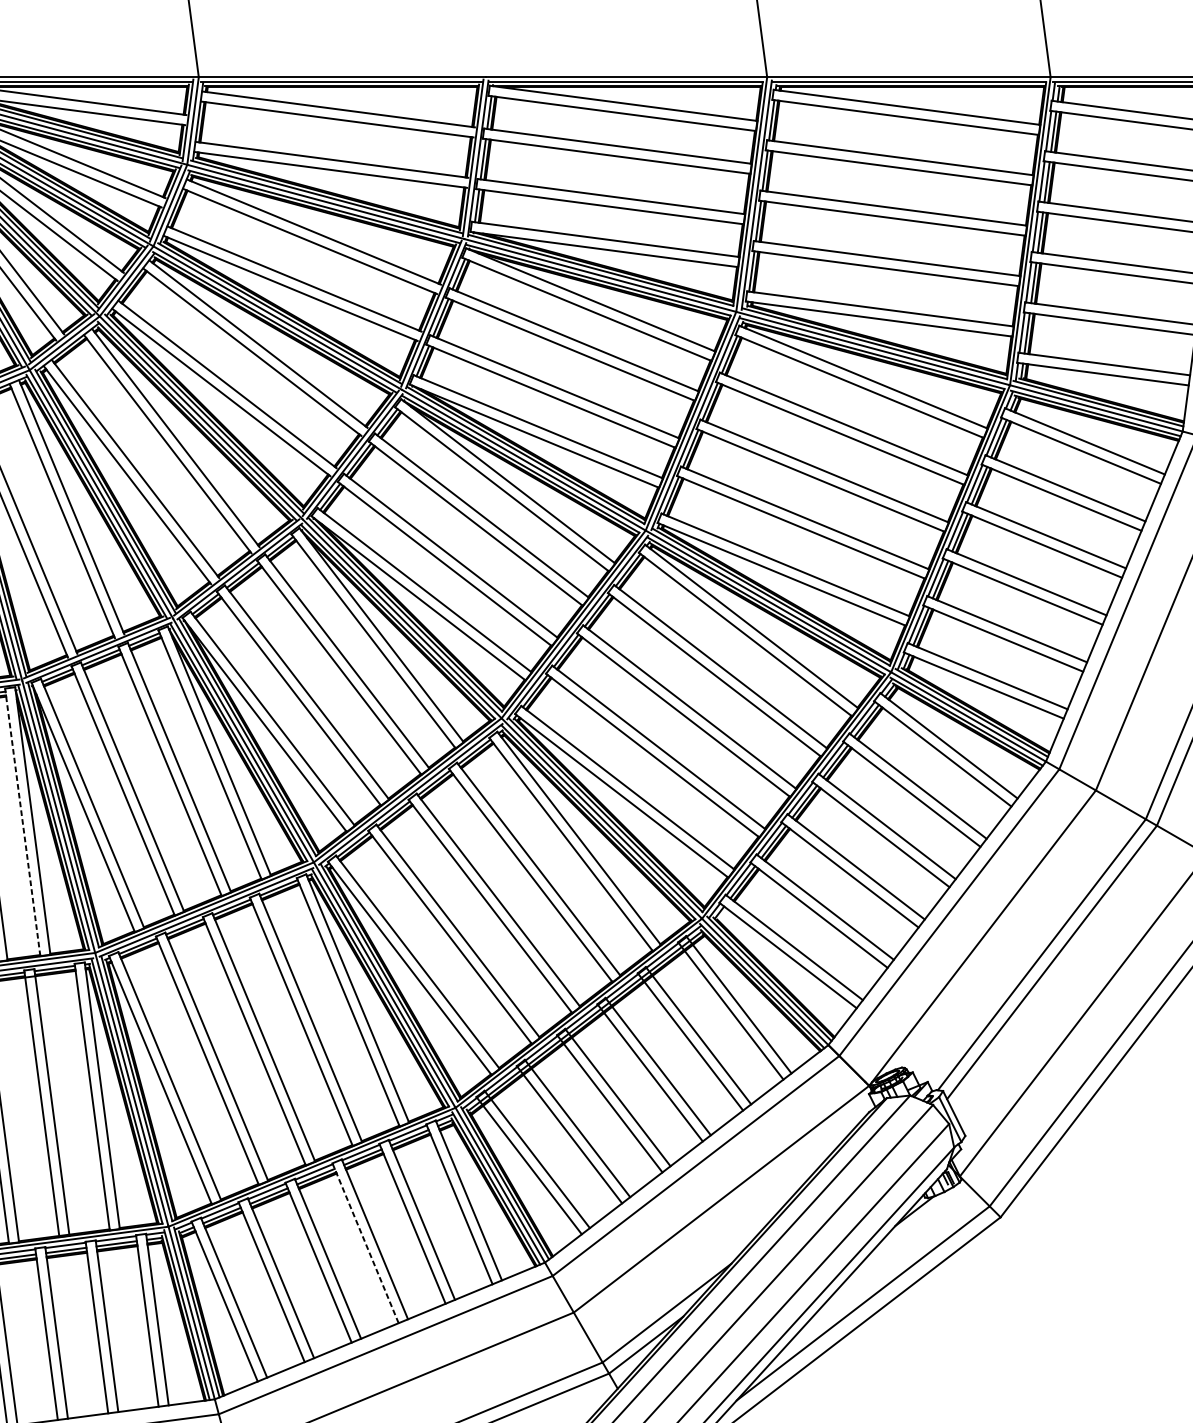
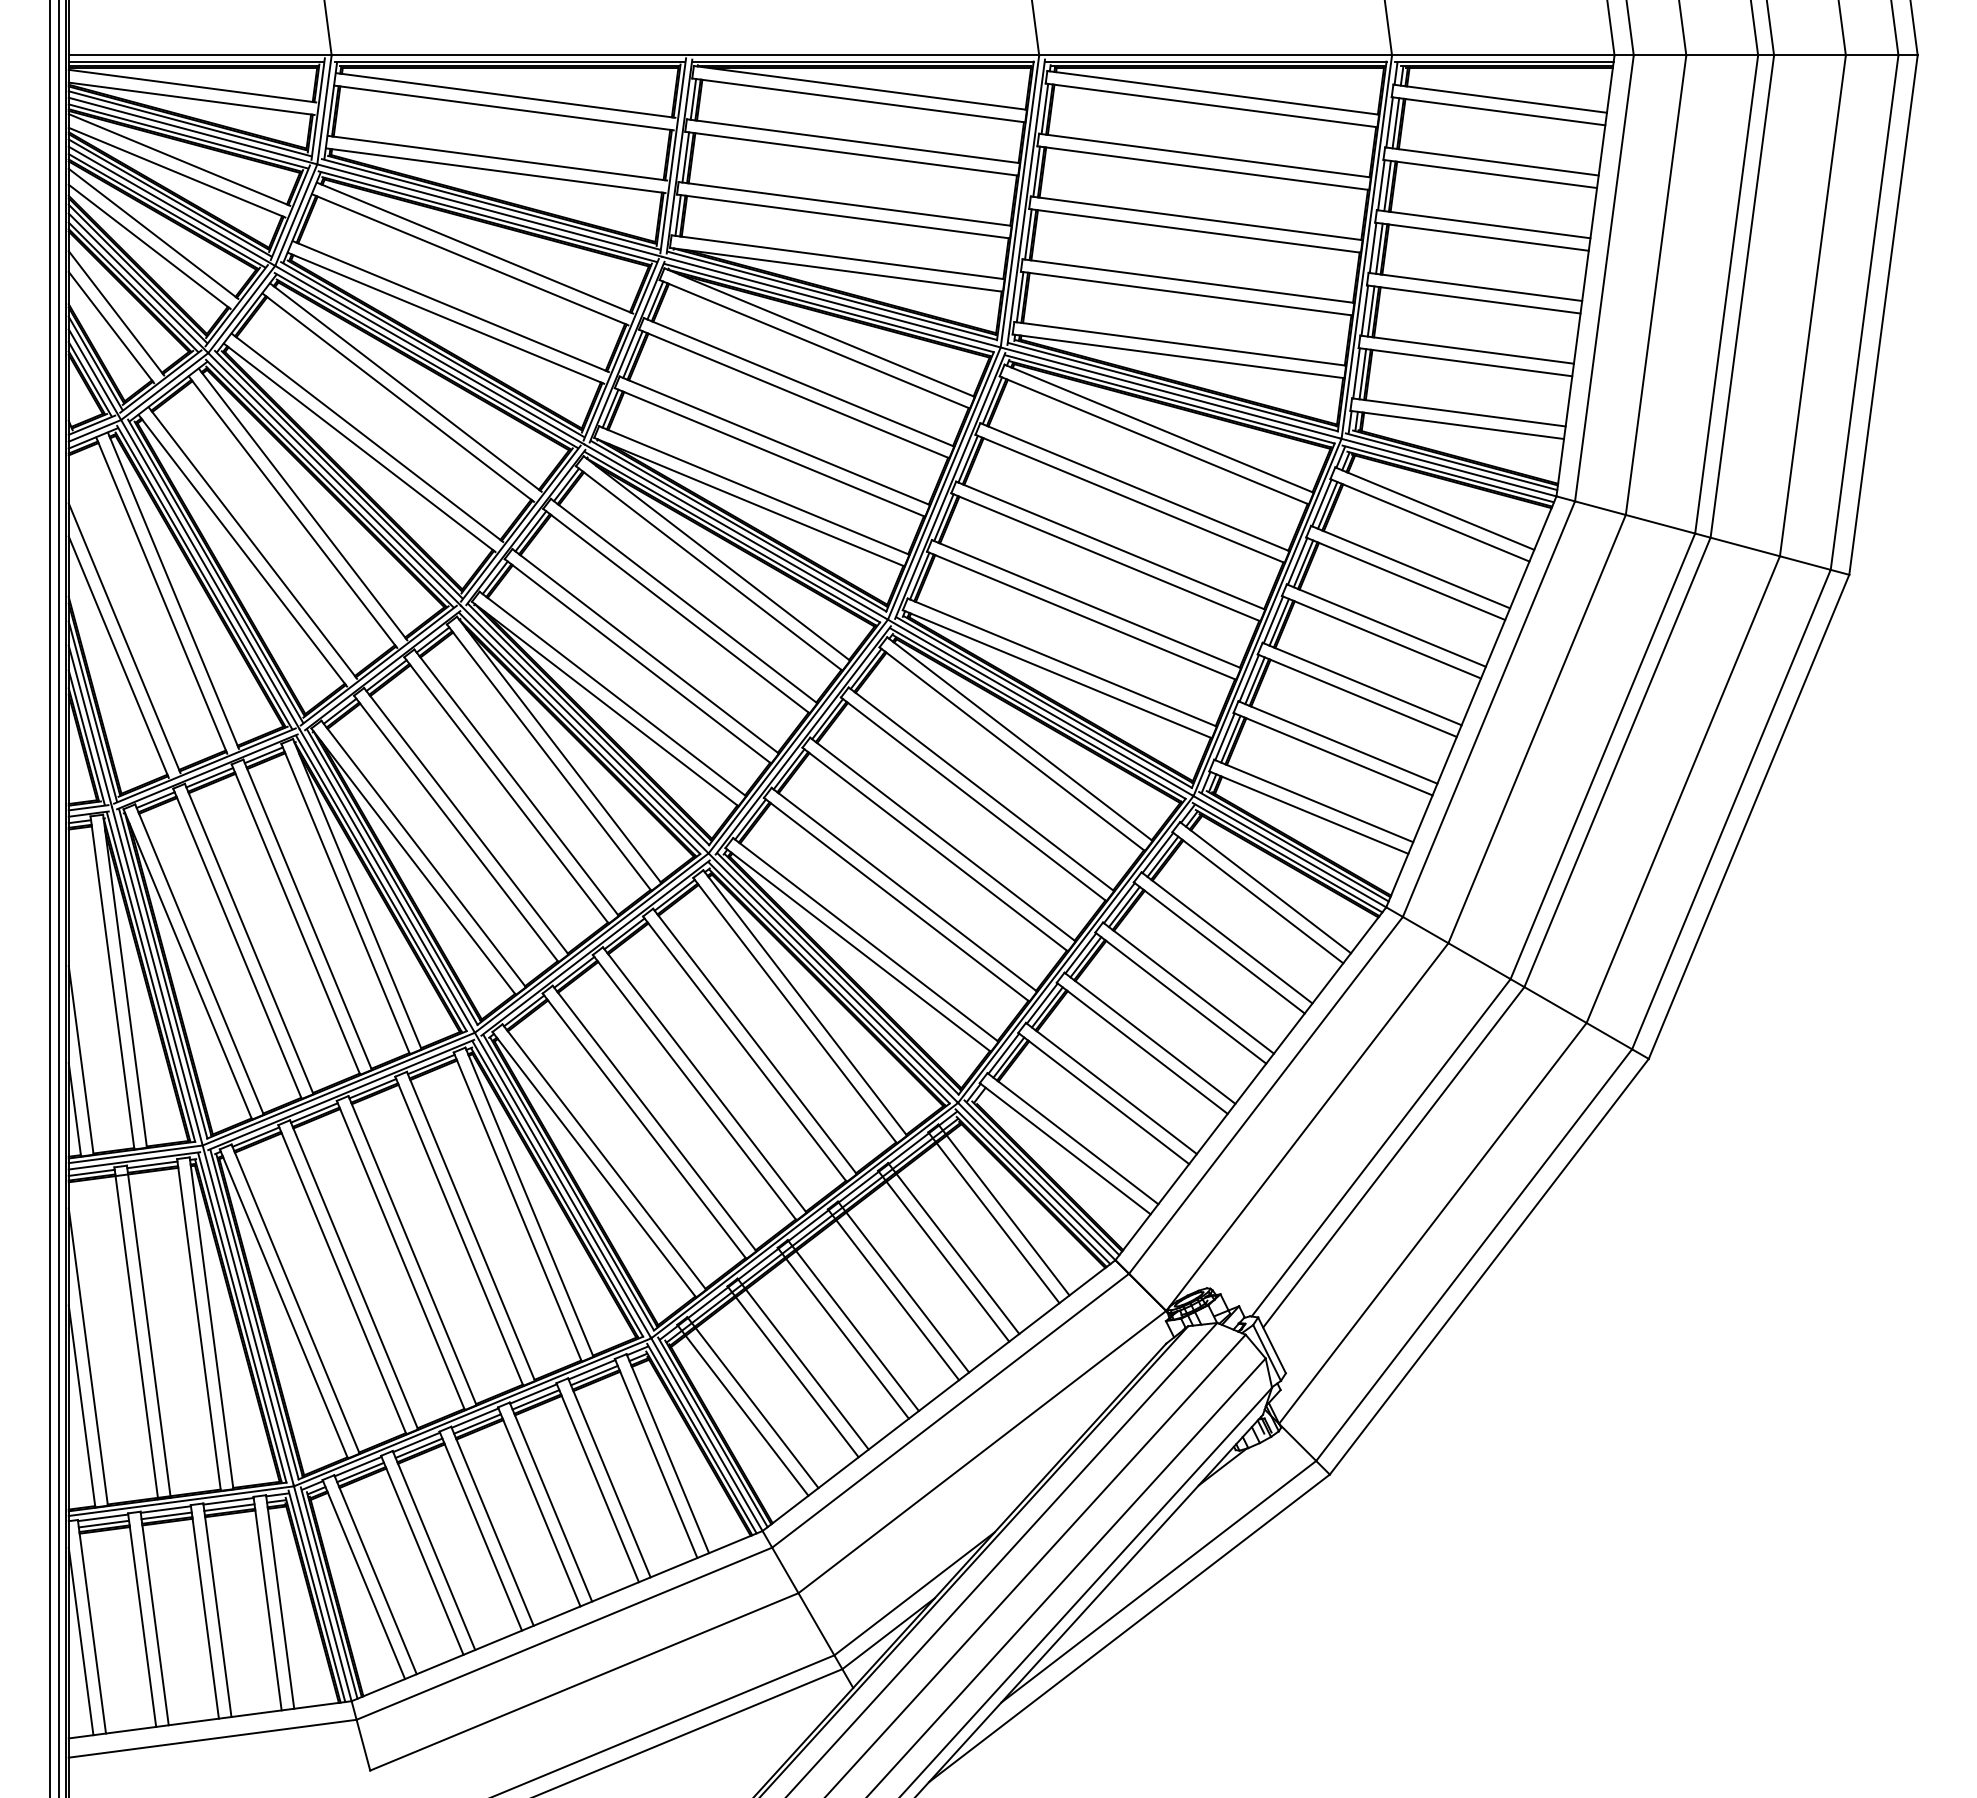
line: (22, 822) -> (112, 982), dashed -> solid
line: (365, 1242) -> (539, 1506), dashed -> solid

